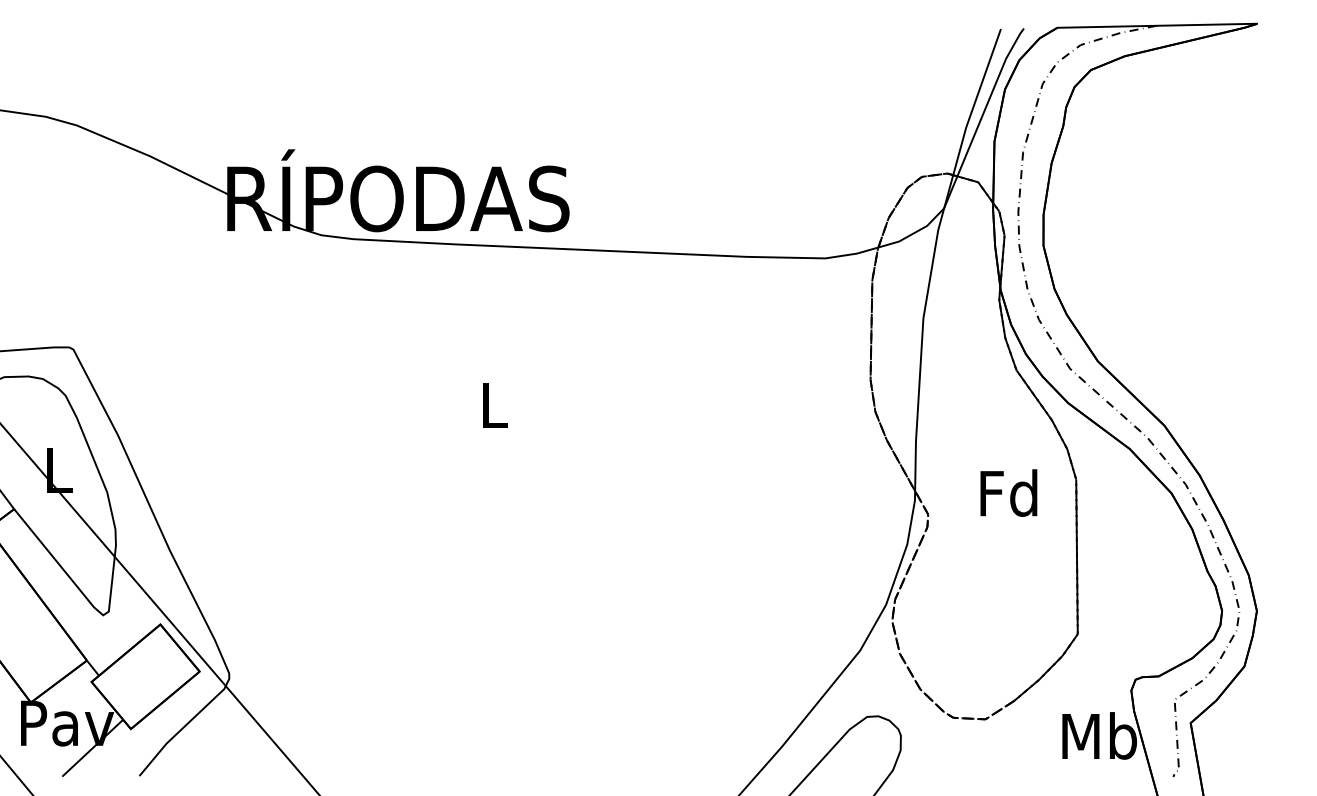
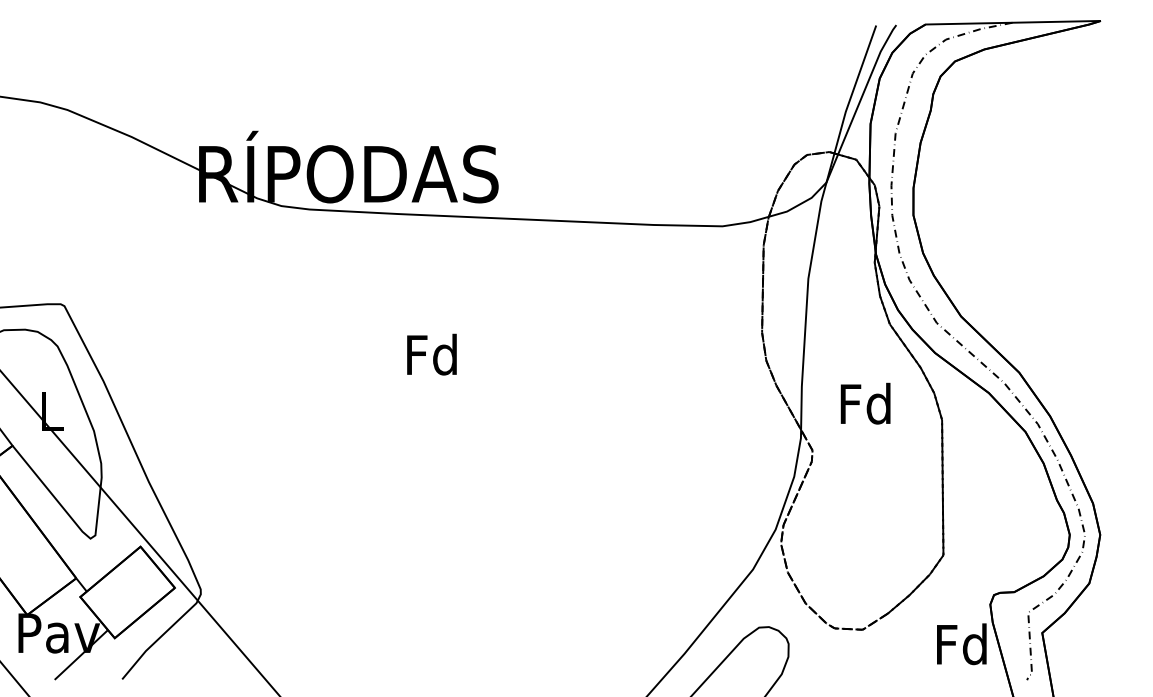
text: (493, 404) -> (432, 354), L -> Fd
text: (1008, 492) -> (865, 403), moved
text: (1099, 735) -> (962, 643), Mb -> Fd

